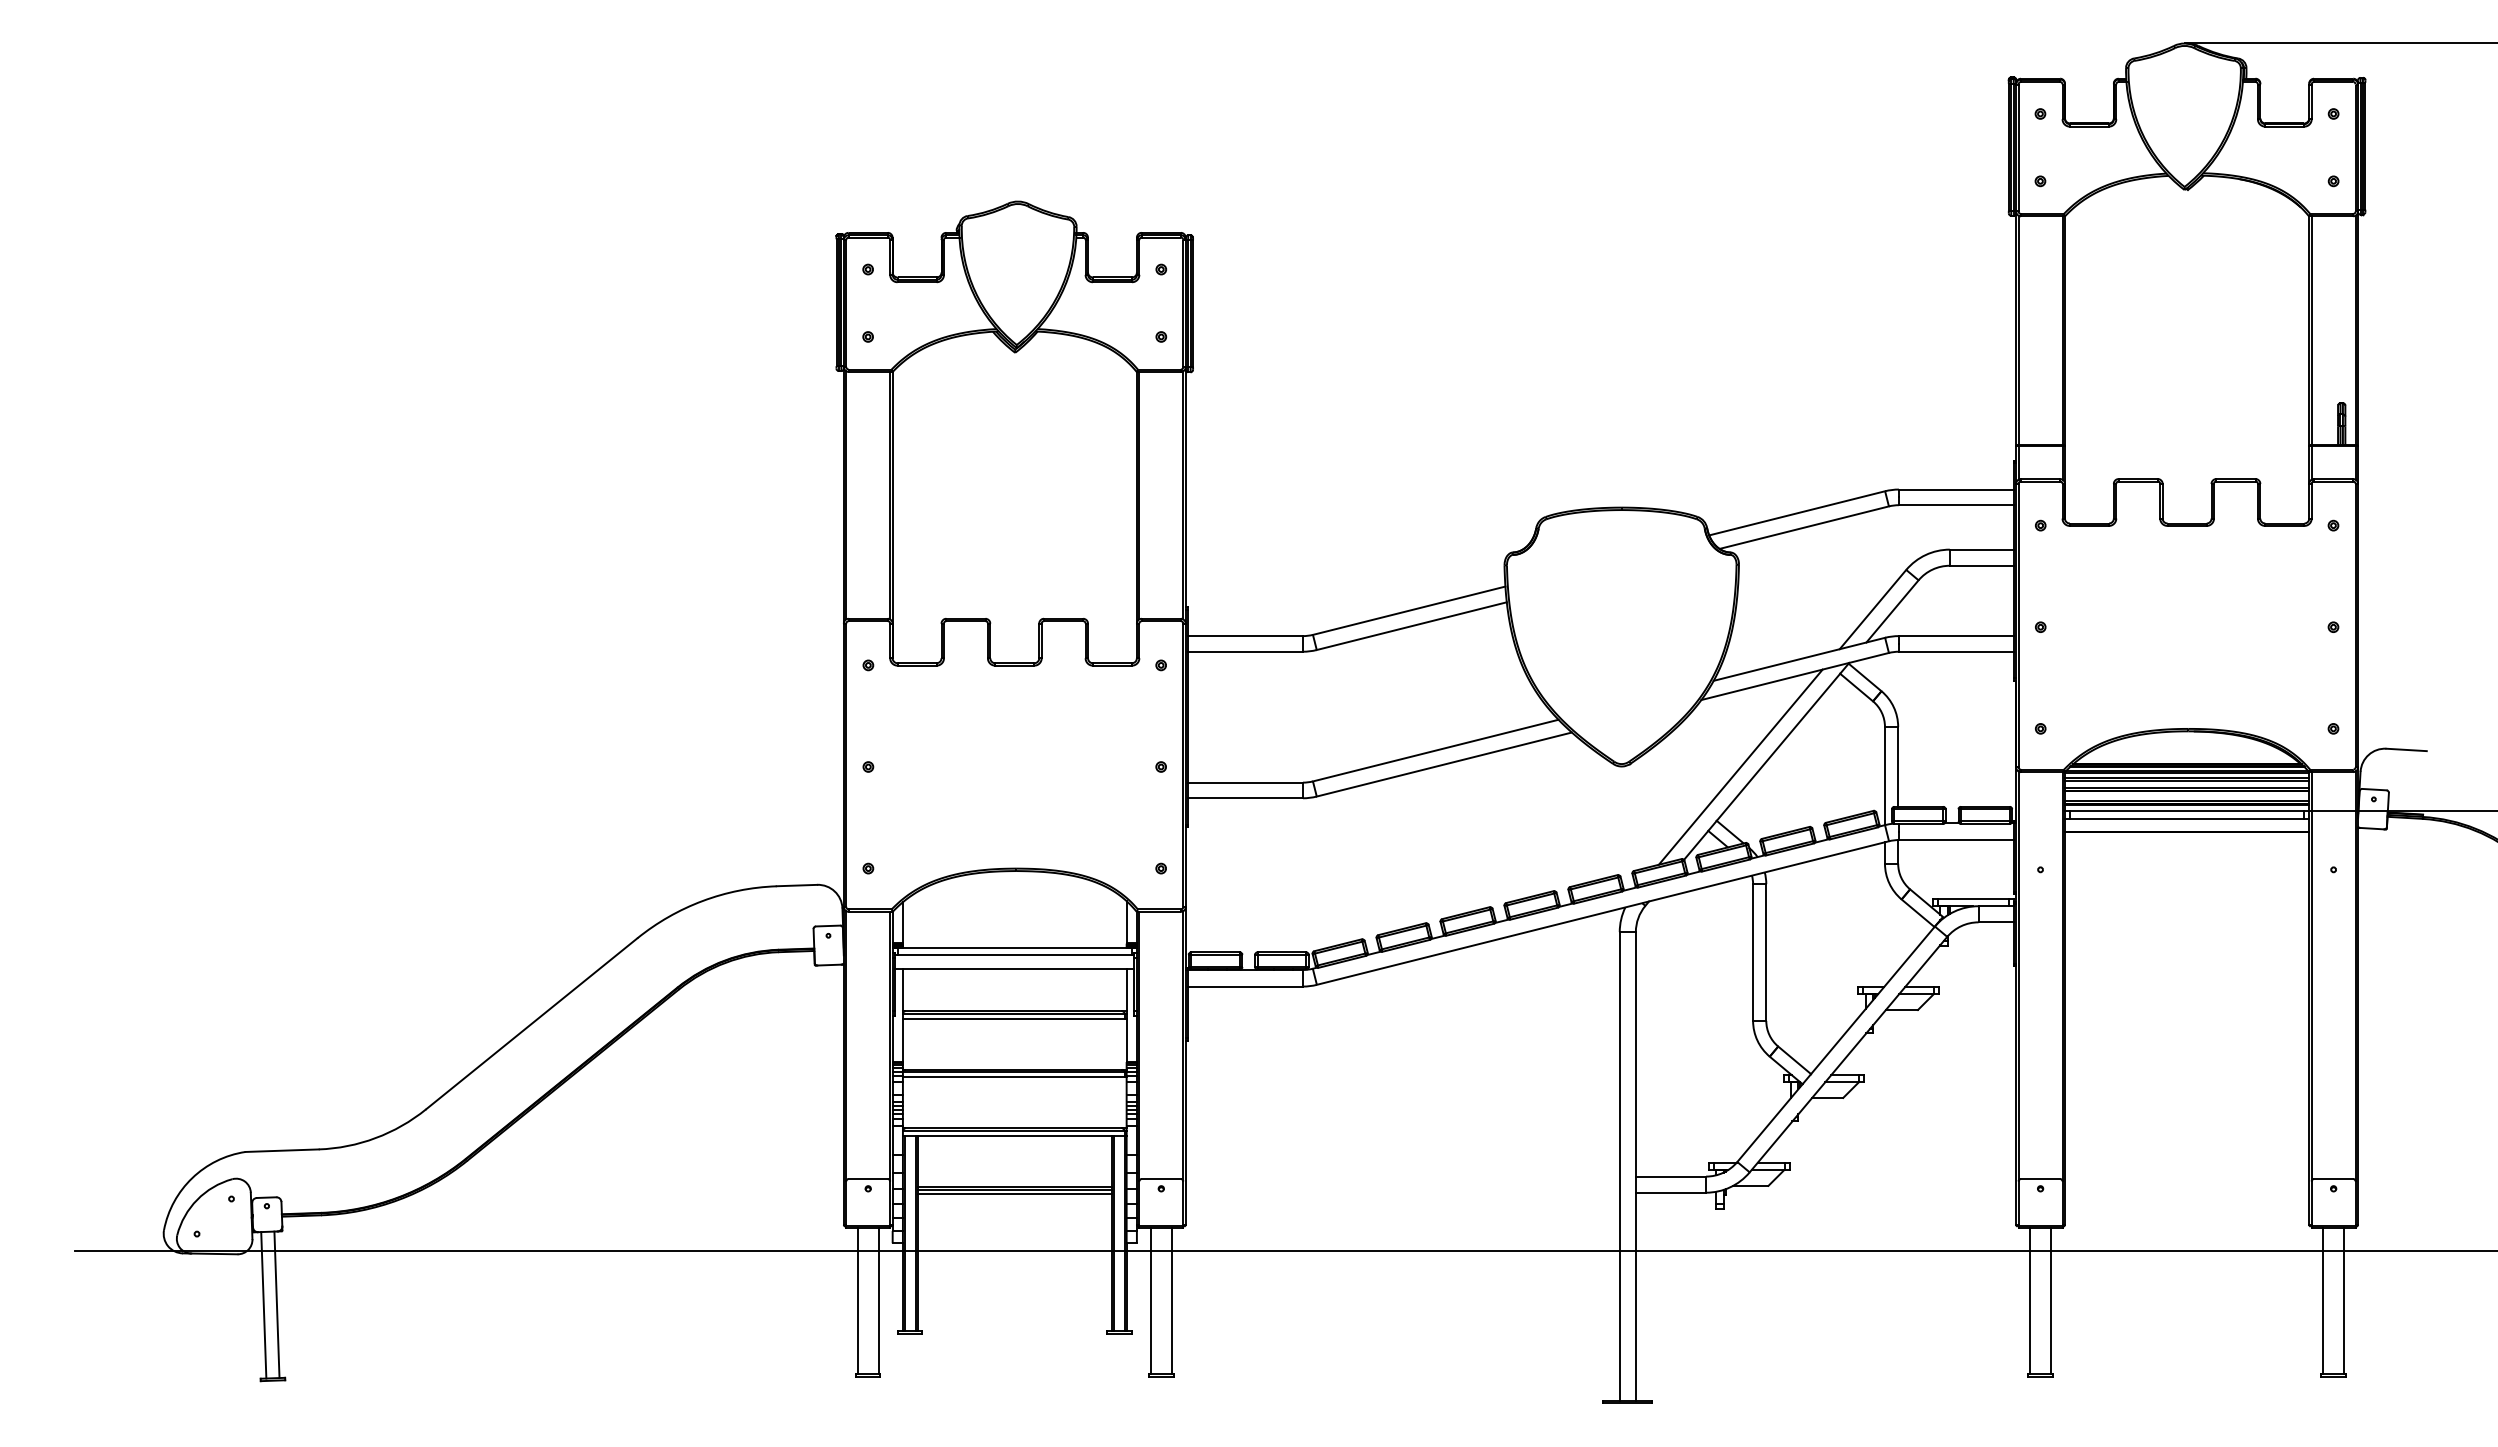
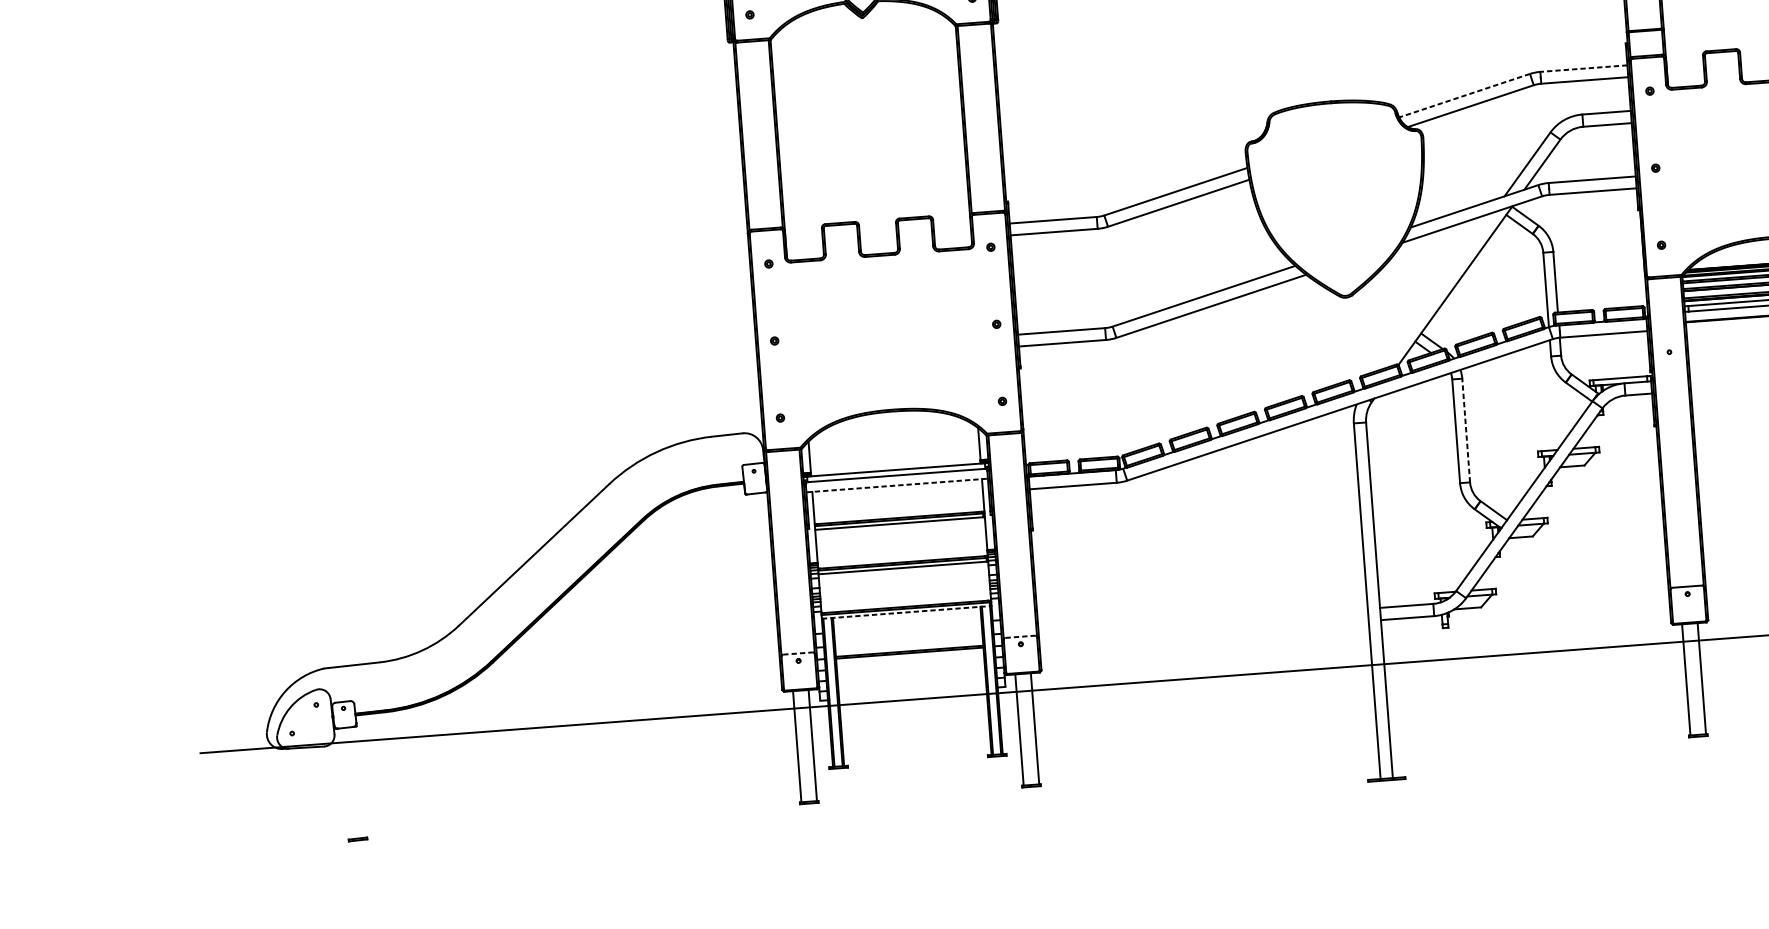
line: (1955, 489) -> (1583, 68), solid -> dashed
line: (1797, 513) -> (1464, 95), solid -> dashed
line: (1740, 766) -> (1436, 290), removed
line: (1766, 952) -> (1466, 430), solid -> dashed
line: (1014, 968) -> (896, 485), solid -> dashed
line: (1013, 1135) -> (905, 612), solid -> dashed
line: (868, 1179) -> (798, 653), solid -> dashed
line: (1161, 1179) -> (1020, 637), solid -> dashed
line: (1014, 1194) -> (909, 656), removed
line: (276, 1304) -> (356, 782), removed
line: (263, 1305) -> (346, 783), removed

